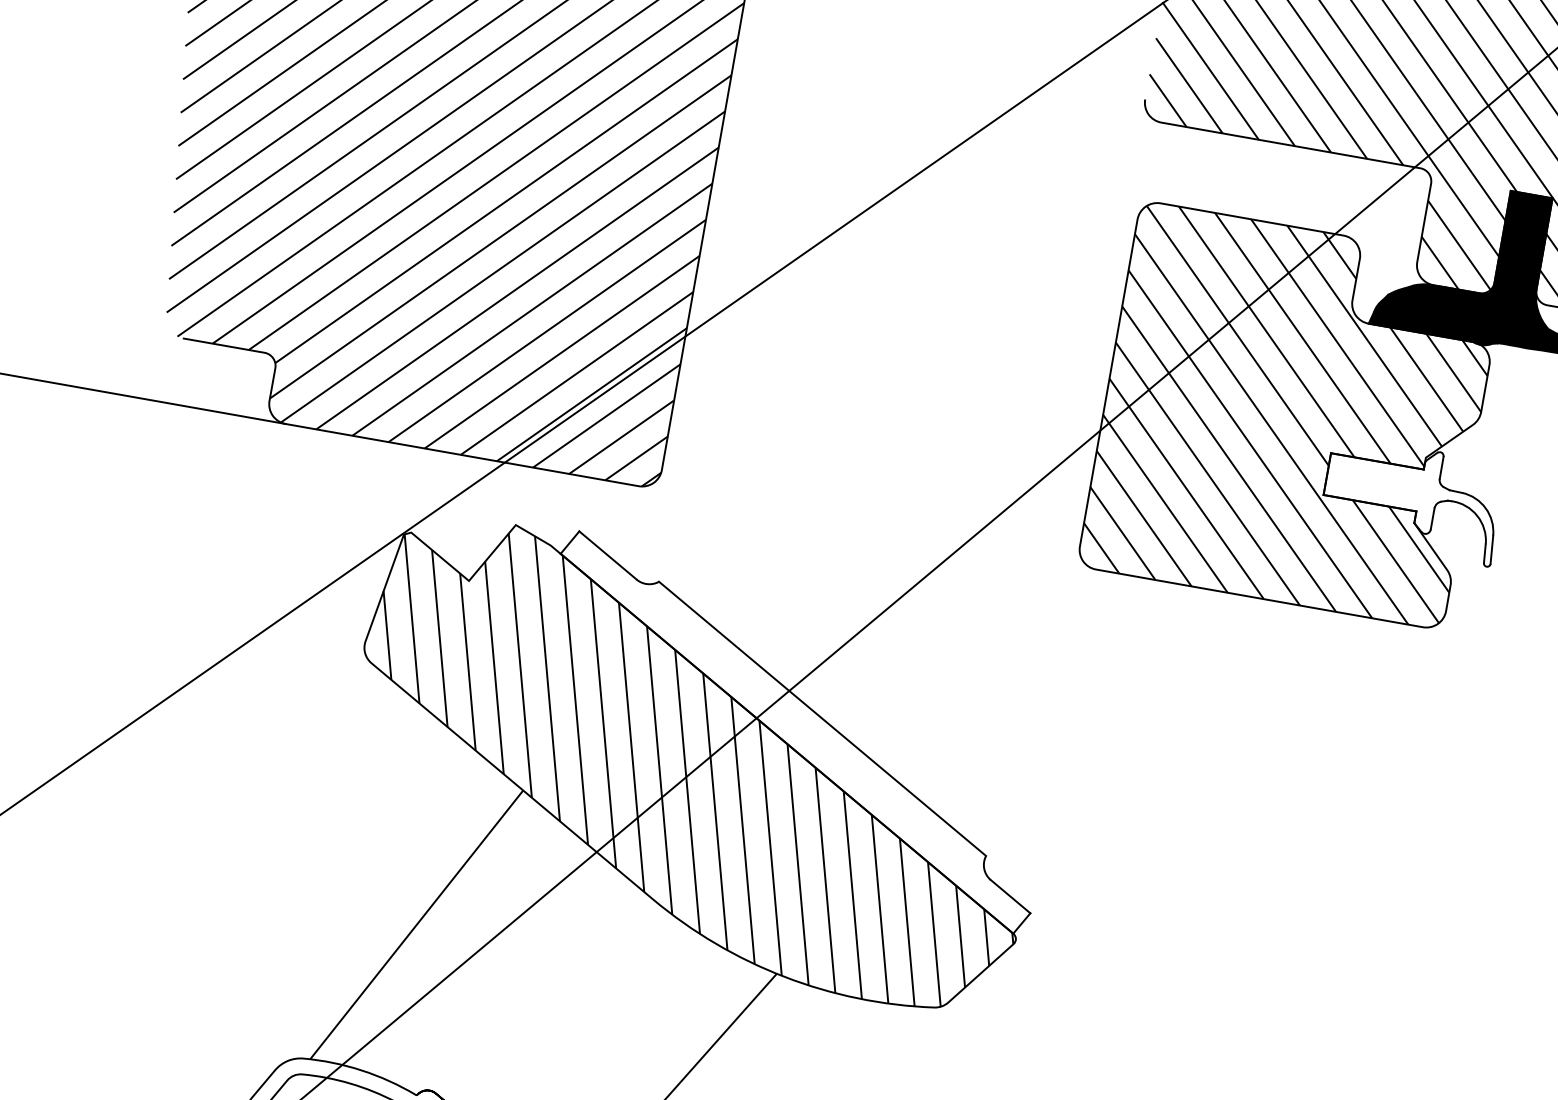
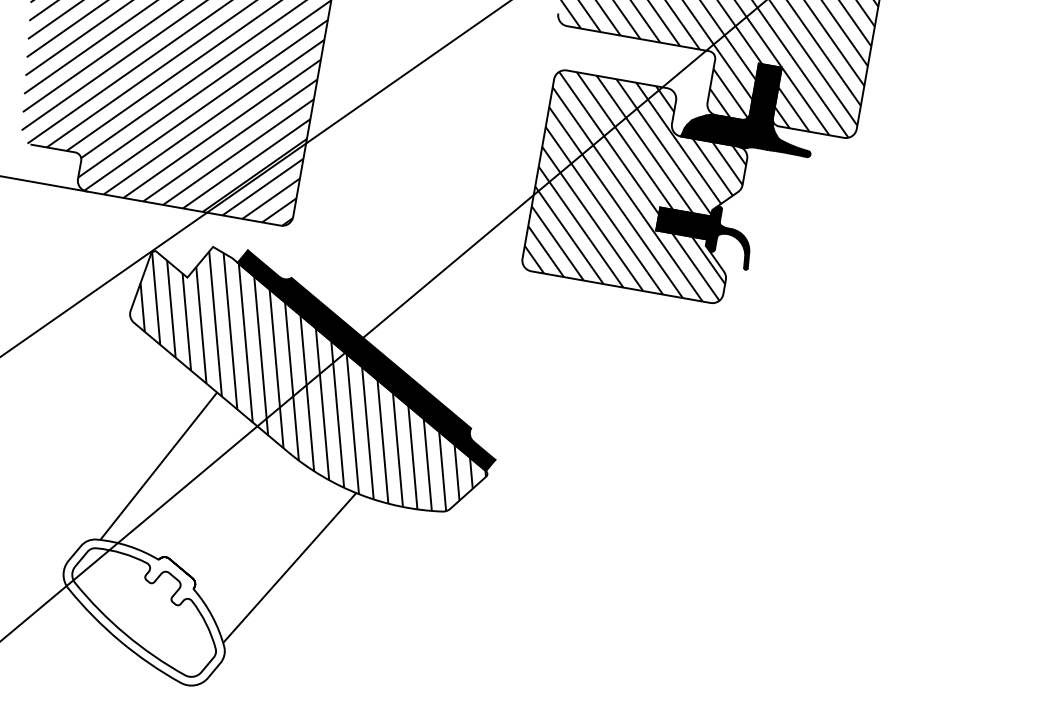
fill: (1408, 507) -> (702, 237), added
fill: (795, 732) -> (366, 360), added

